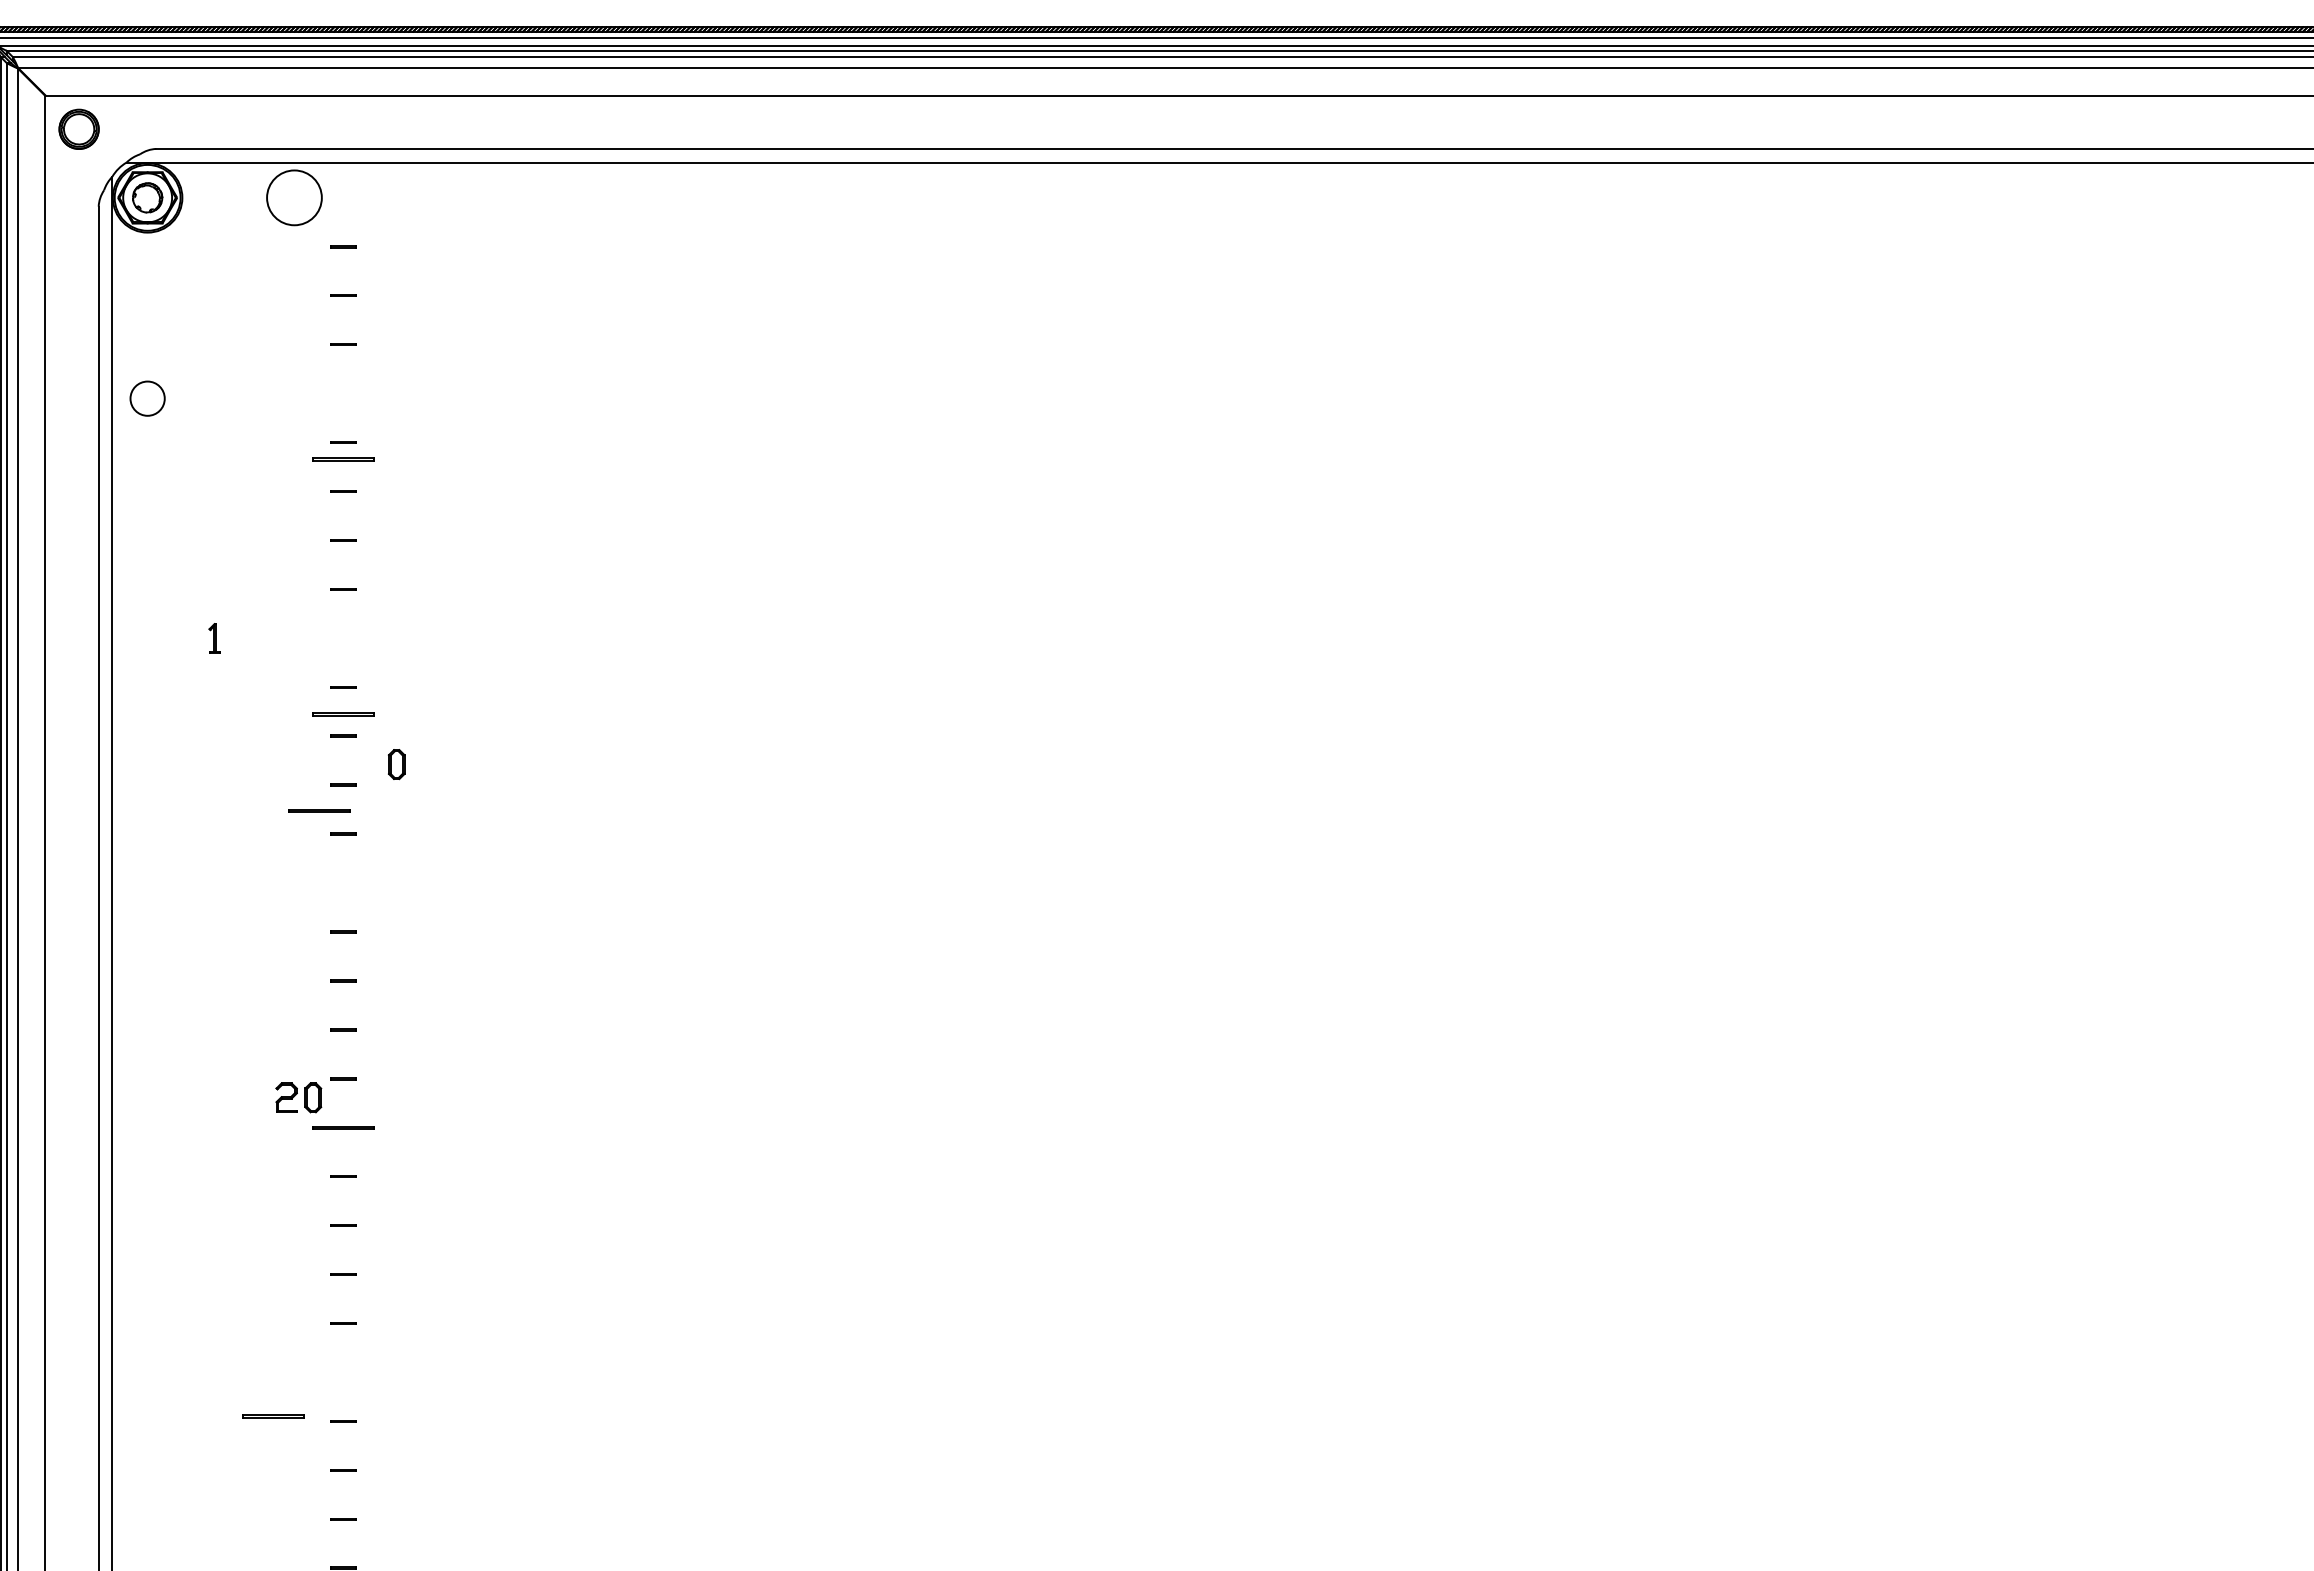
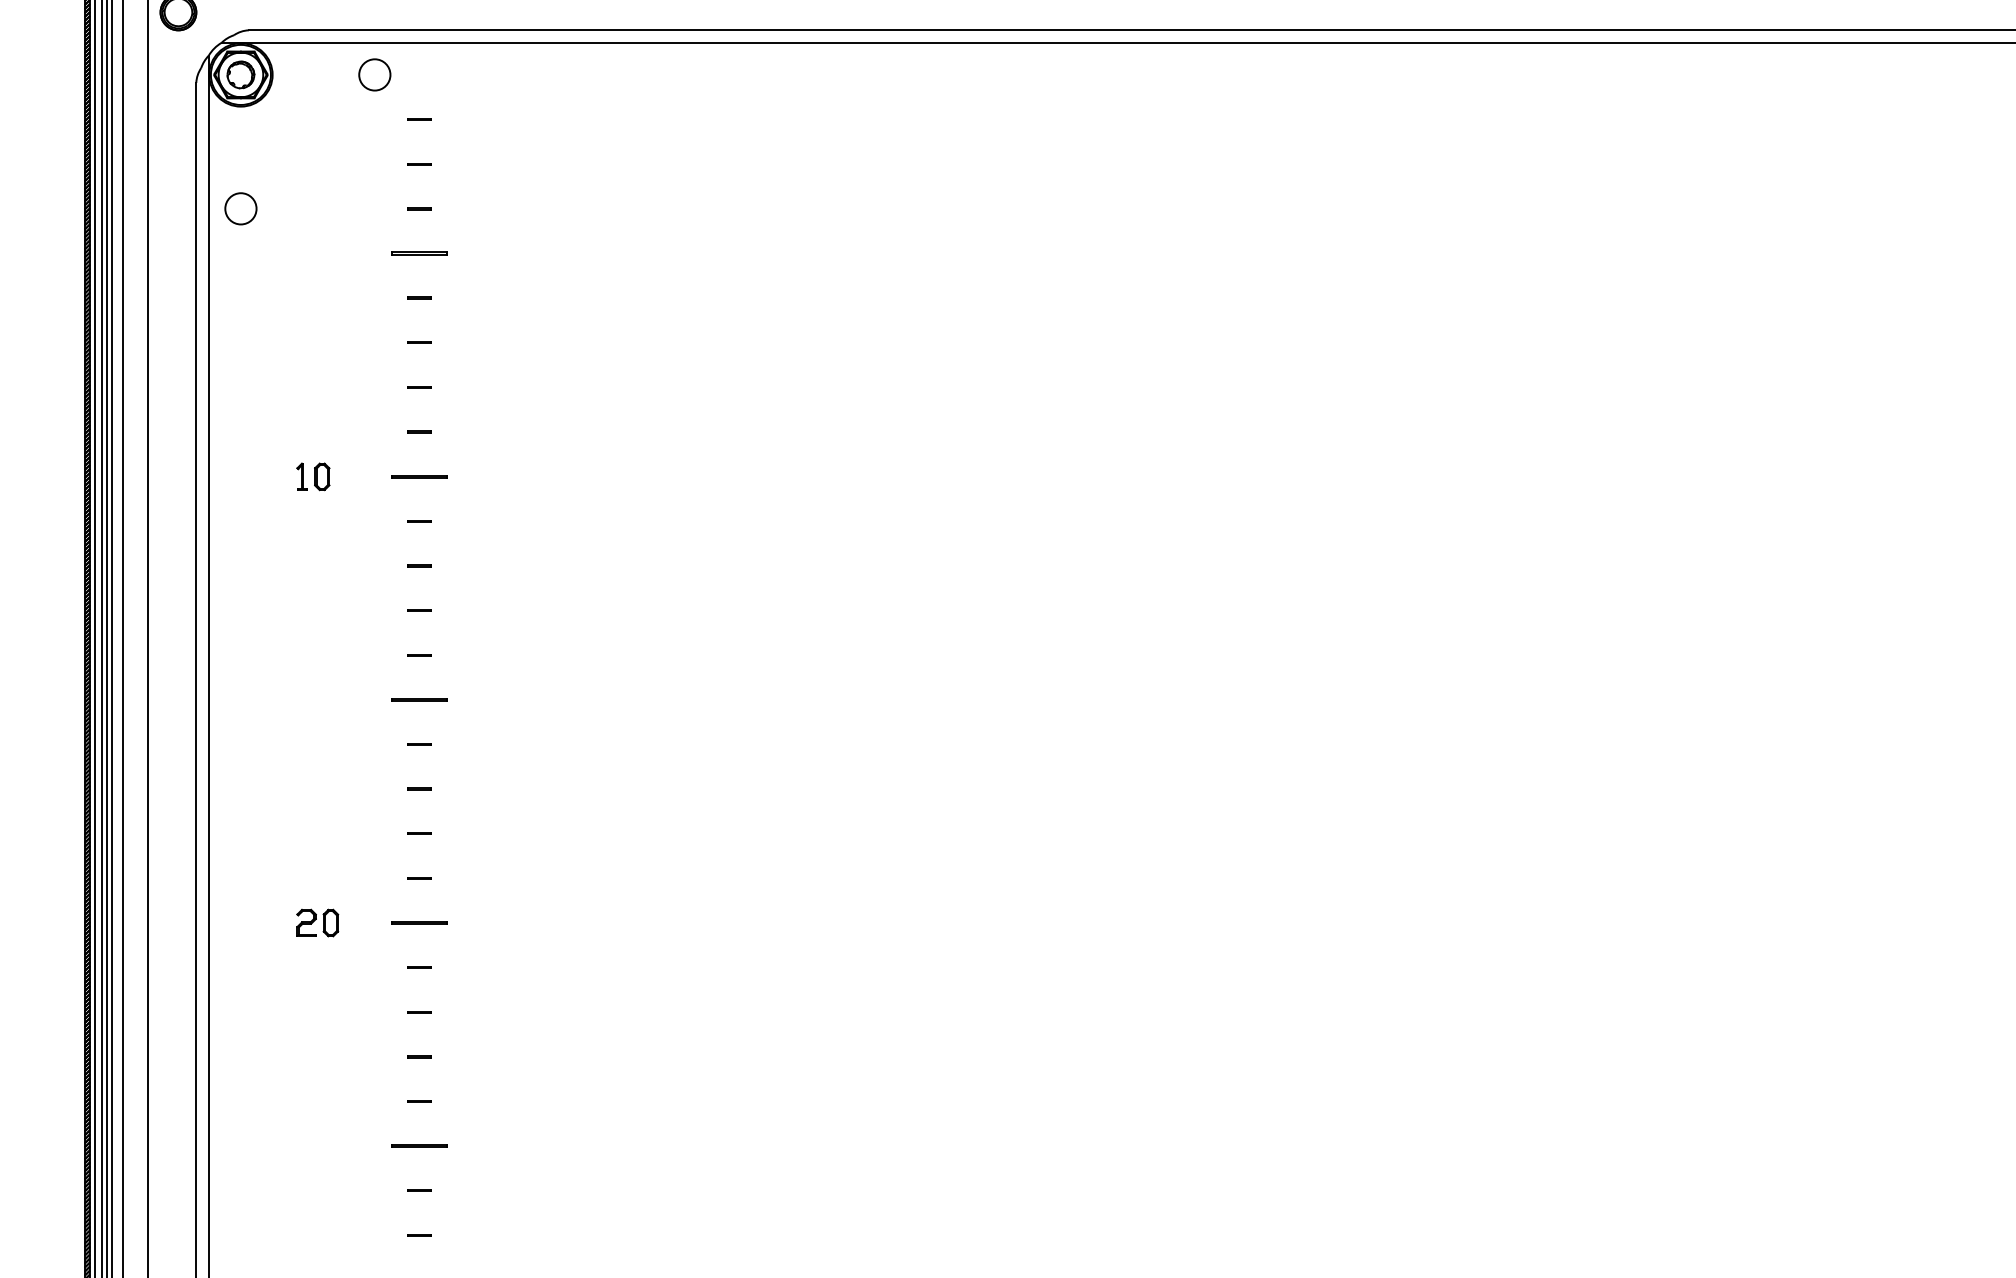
circle: (294, 197) -> (374, 74), size x0.62
circle: (147, 398) -> (240, 208), moved
line: (343, 458) -> (419, 252), moved
line: (343, 713) -> (419, 475), moved
part: (396, 764) -> (321, 476), moved
line: (319, 810) -> (419, 699), moved
part: (298, 1097) -> (317, 922), moved
line: (273, 1415) -> (419, 1145), moved

